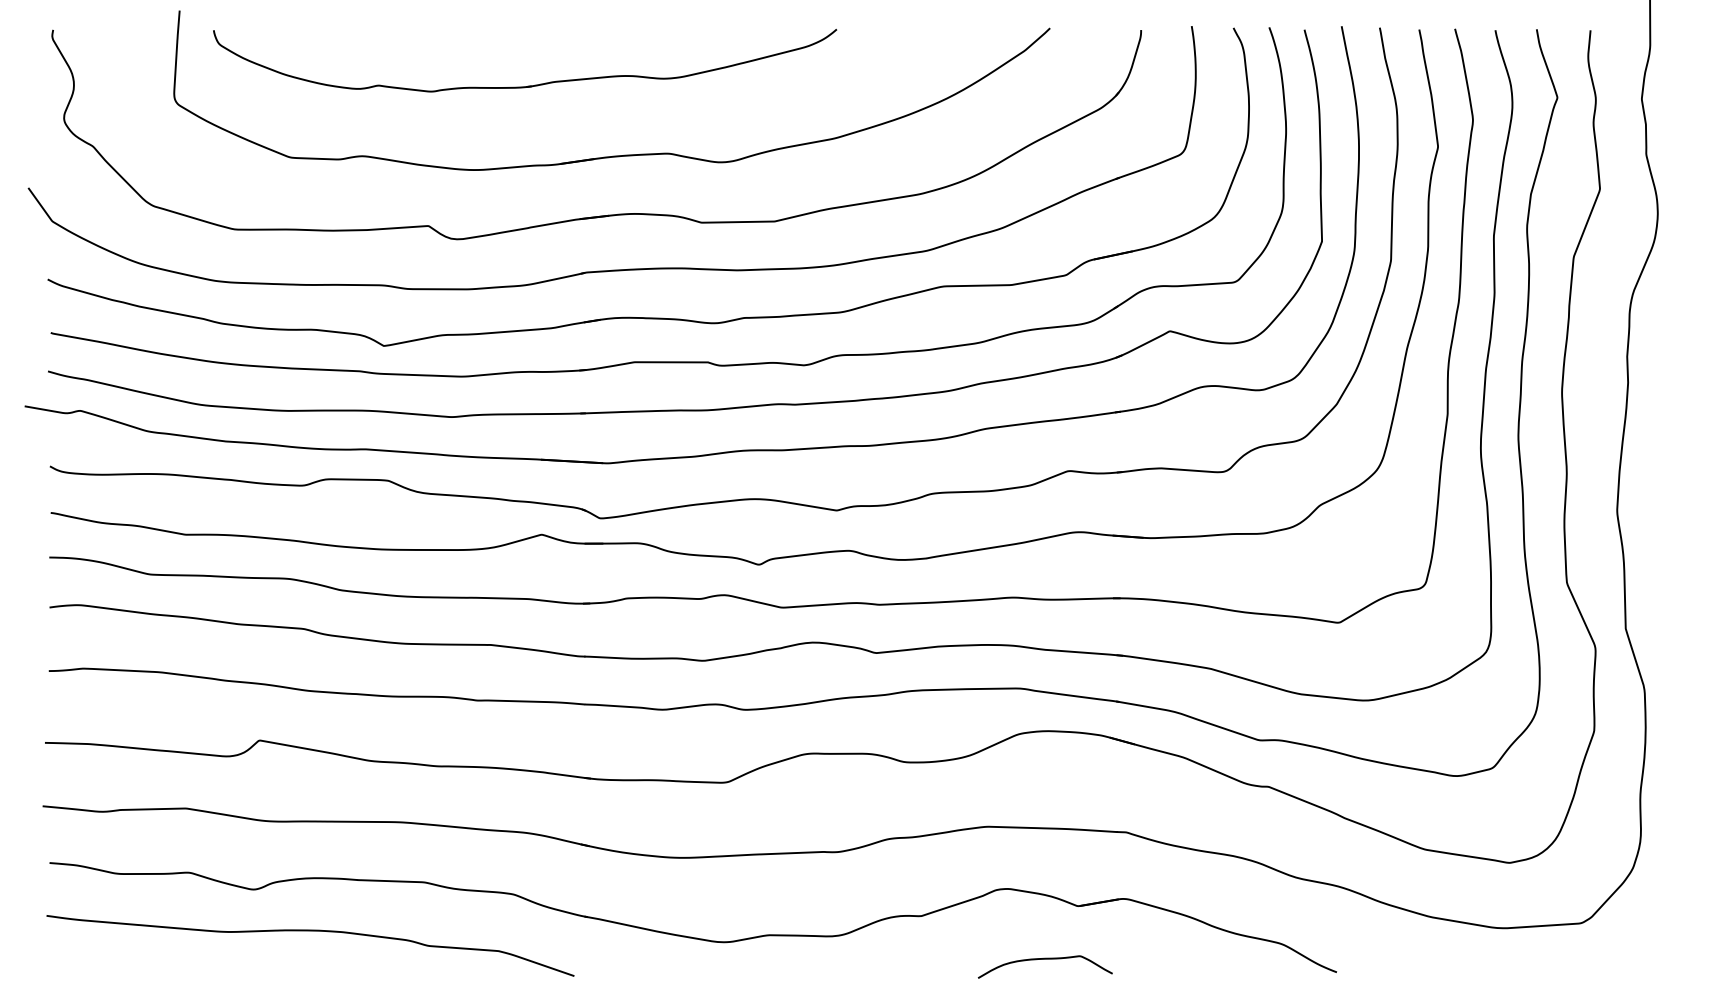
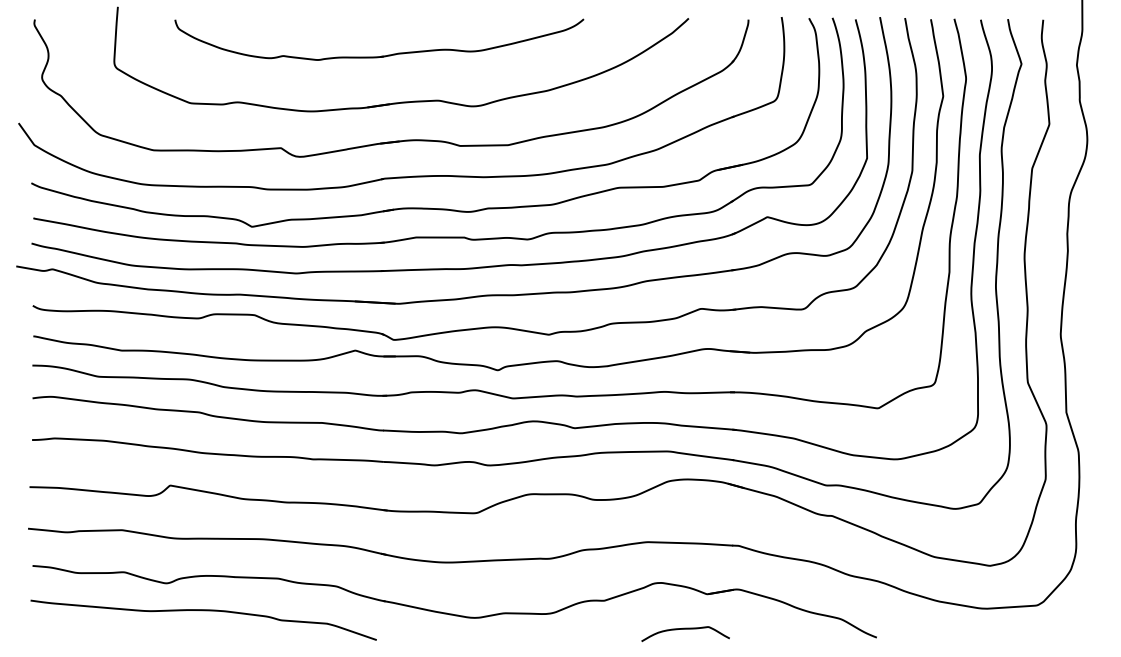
part: (528, 84) -> (381, 55), moved

